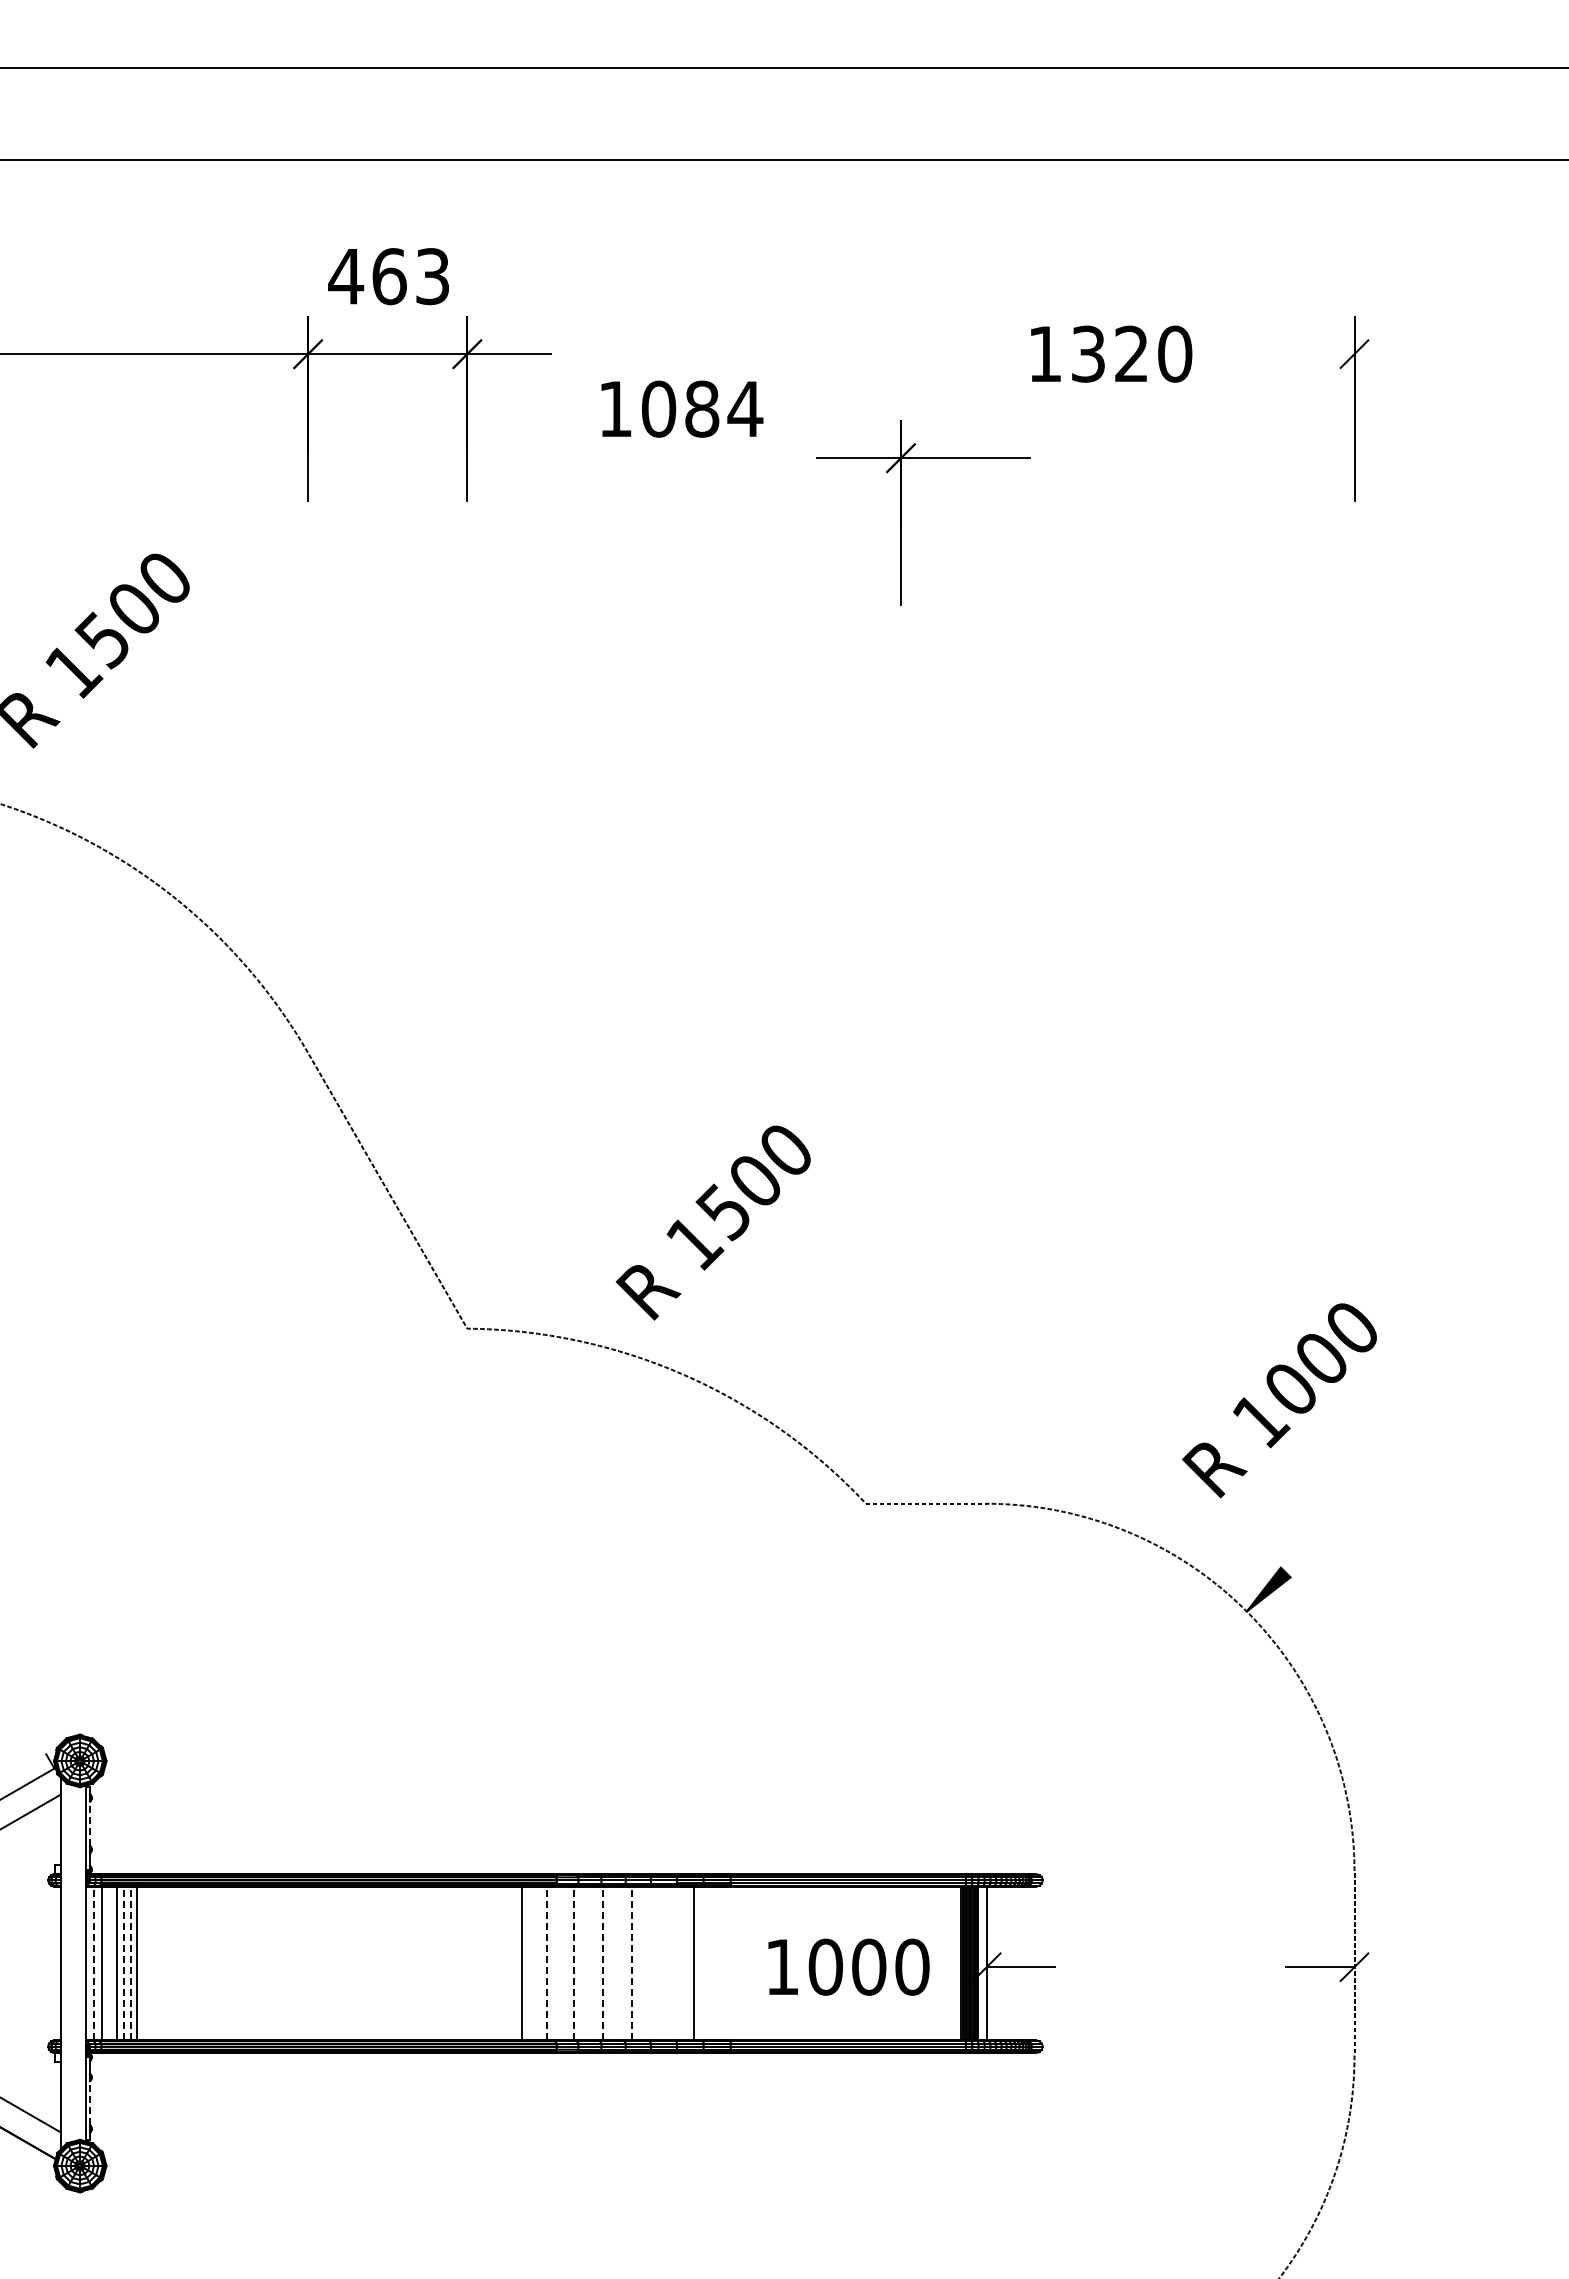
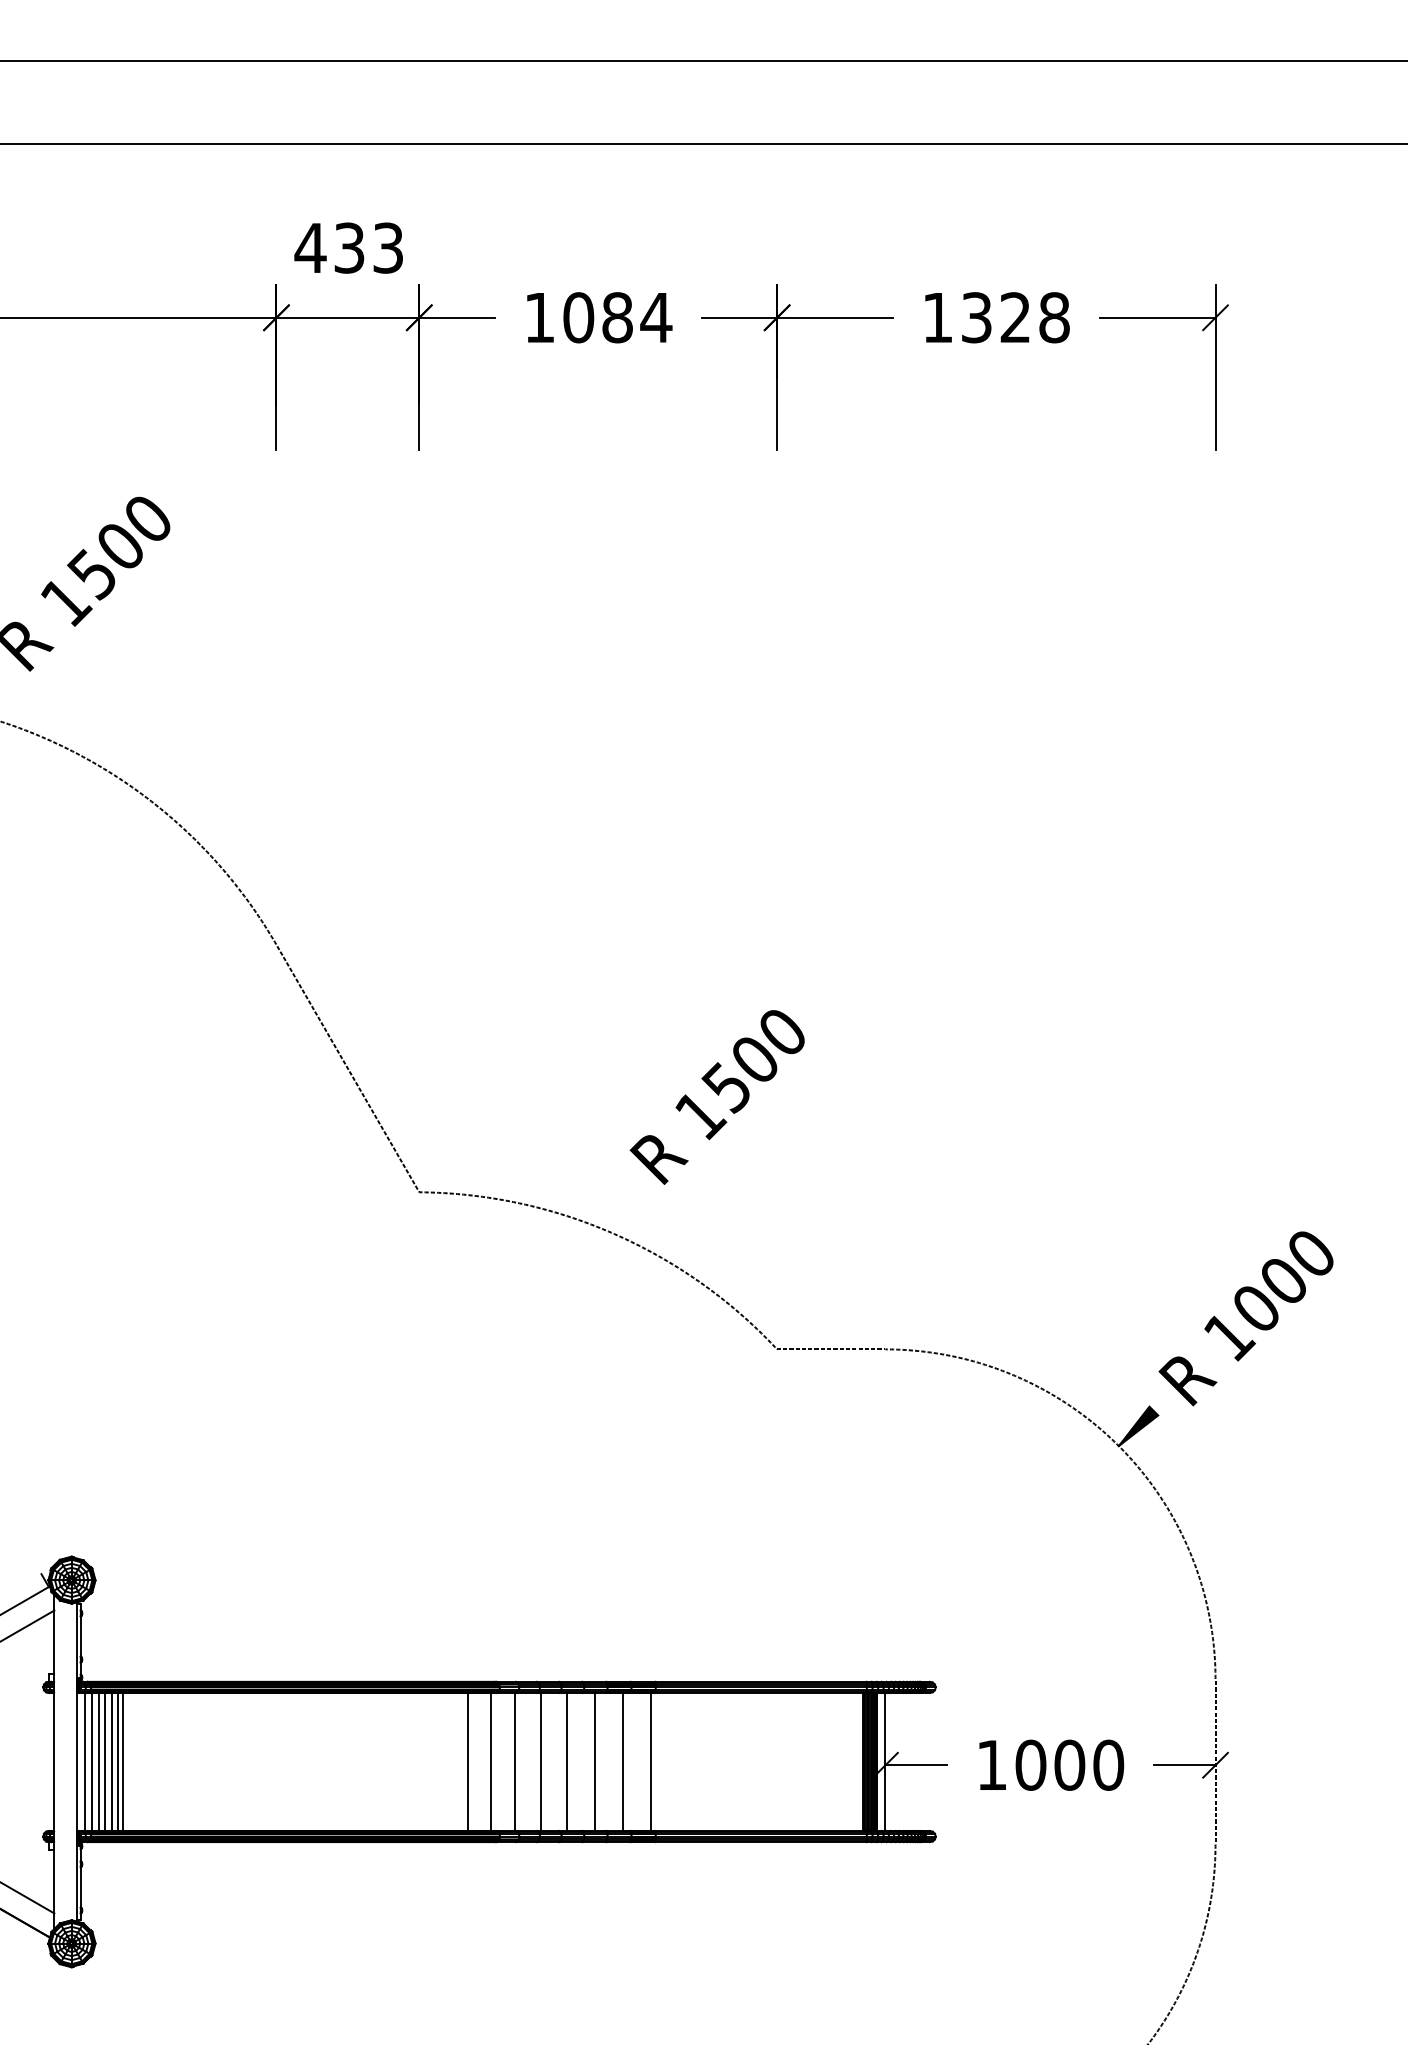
text: (389, 276) -> (349, 248), 463 -> 433
text: (1175, 353) -> (1054, 317), 1320 -> 1328
line: (1289, 354) -> (1157, 318), added
text: (682, 408) -> (599, 317), moved
part: (901, 512) -> (777, 366), moved
text: (712, 1222) -> (716, 1096), moved
text: (1279, 1400) -> (1246, 1318), moved
line: (90, 1821) -> (81, 1634), dashed -> solid
line: (94, 1963) -> (84, 1761), dashed -> solid
line: (109, 1963) -> (98, 1761), added
line: (124, 1963) -> (111, 1761), dashed -> solid
line: (131, 1963) -> (117, 1761), dashed -> solid
line: (547, 1963) -> (491, 1761), dashed -> solid
line: (574, 1963) -> (515, 1761), dashed -> solid
line: (602, 1963) -> (540, 1761), dashed -> solid
line: (632, 1963) -> (567, 1761), dashed -> solid
line: (662, 1963) -> (594, 1761), added
line: (725, 1963) -> (651, 1761), added
text: (848, 1966) -> (1051, 1764), moved
line: (90, 2101) -> (81, 1885), dashed -> solid

